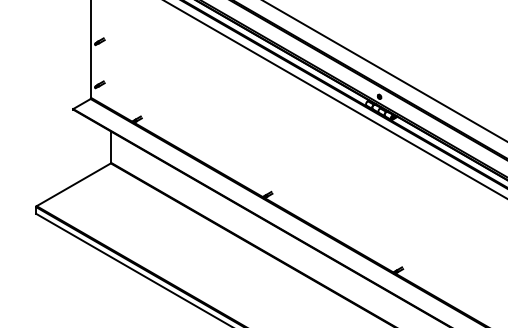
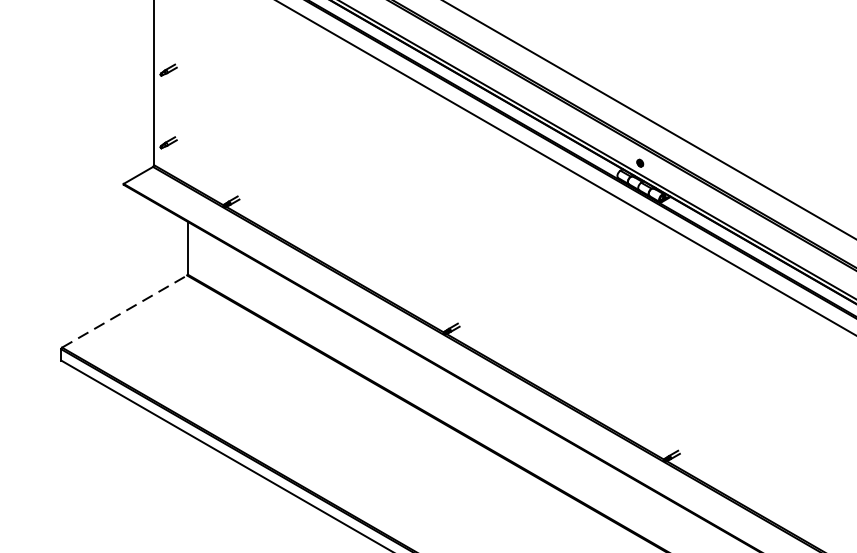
line: (73, 184) -> (124, 311), solid -> dashed

